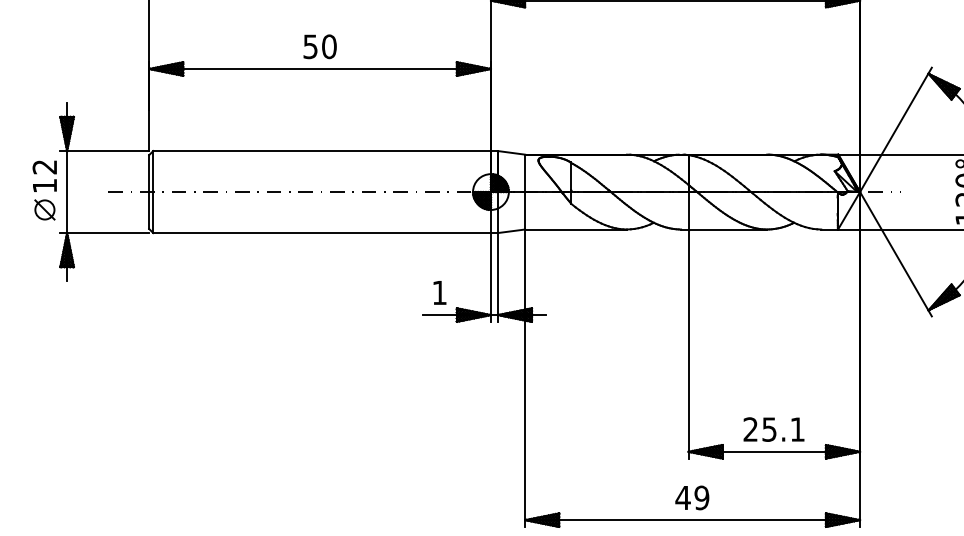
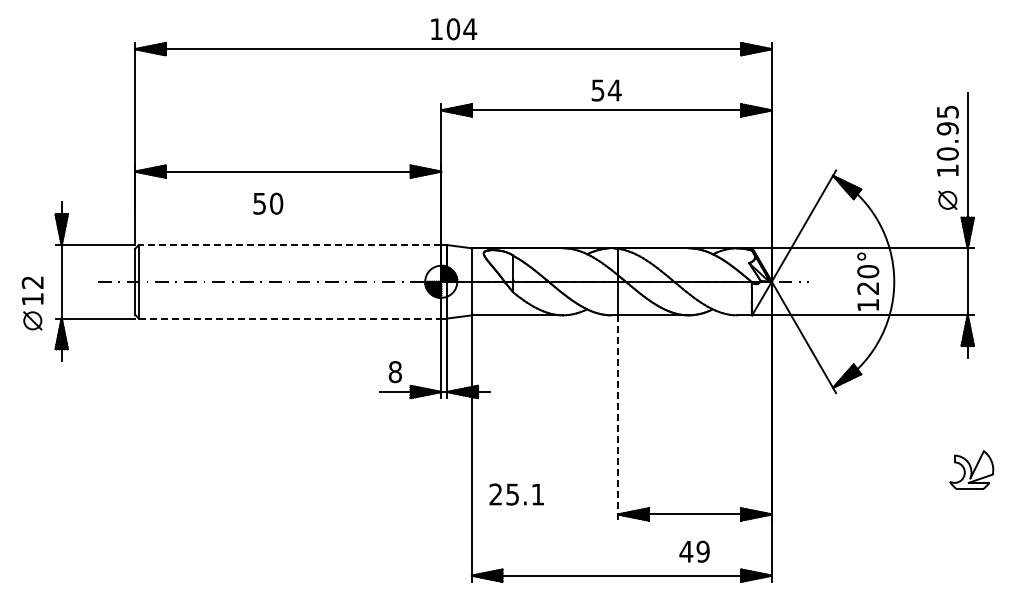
text: (320, 46) -> (268, 203), moved
line: (321, 151) -> (289, 245), solid -> dashed
part: (44, 190) -> (32, 303), moved
line: (322, 233) -> (290, 318), solid -> dashed
text: (438, 293) -> (394, 372), 1 -> 8
line: (688, 343) -> (618, 417), solid -> dashed
text: (773, 429) -> (516, 494), moved
text: (692, 497) -> (694, 551), moved

